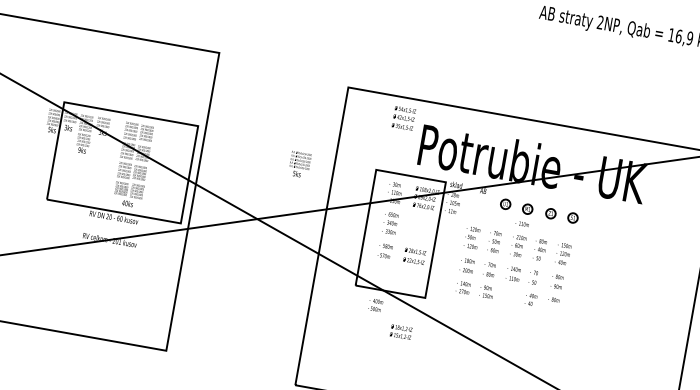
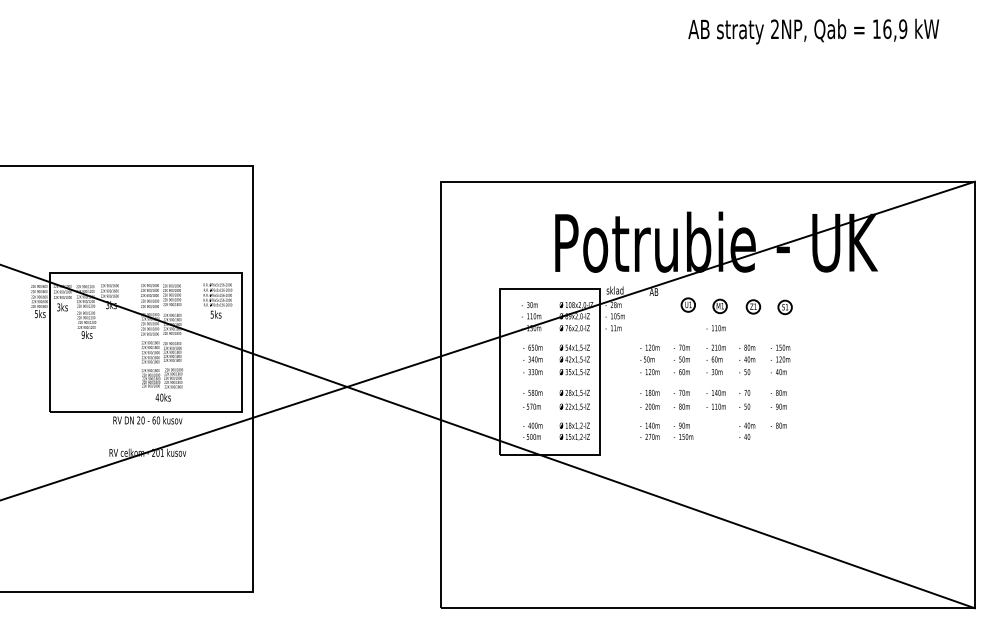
text: (403, 118) -> (574, 359), moved
text: (299, 164) -> (217, 300), moved
text: (375, 304) -> (532, 430), moved
text: (400, 332) -> (574, 431), moved

